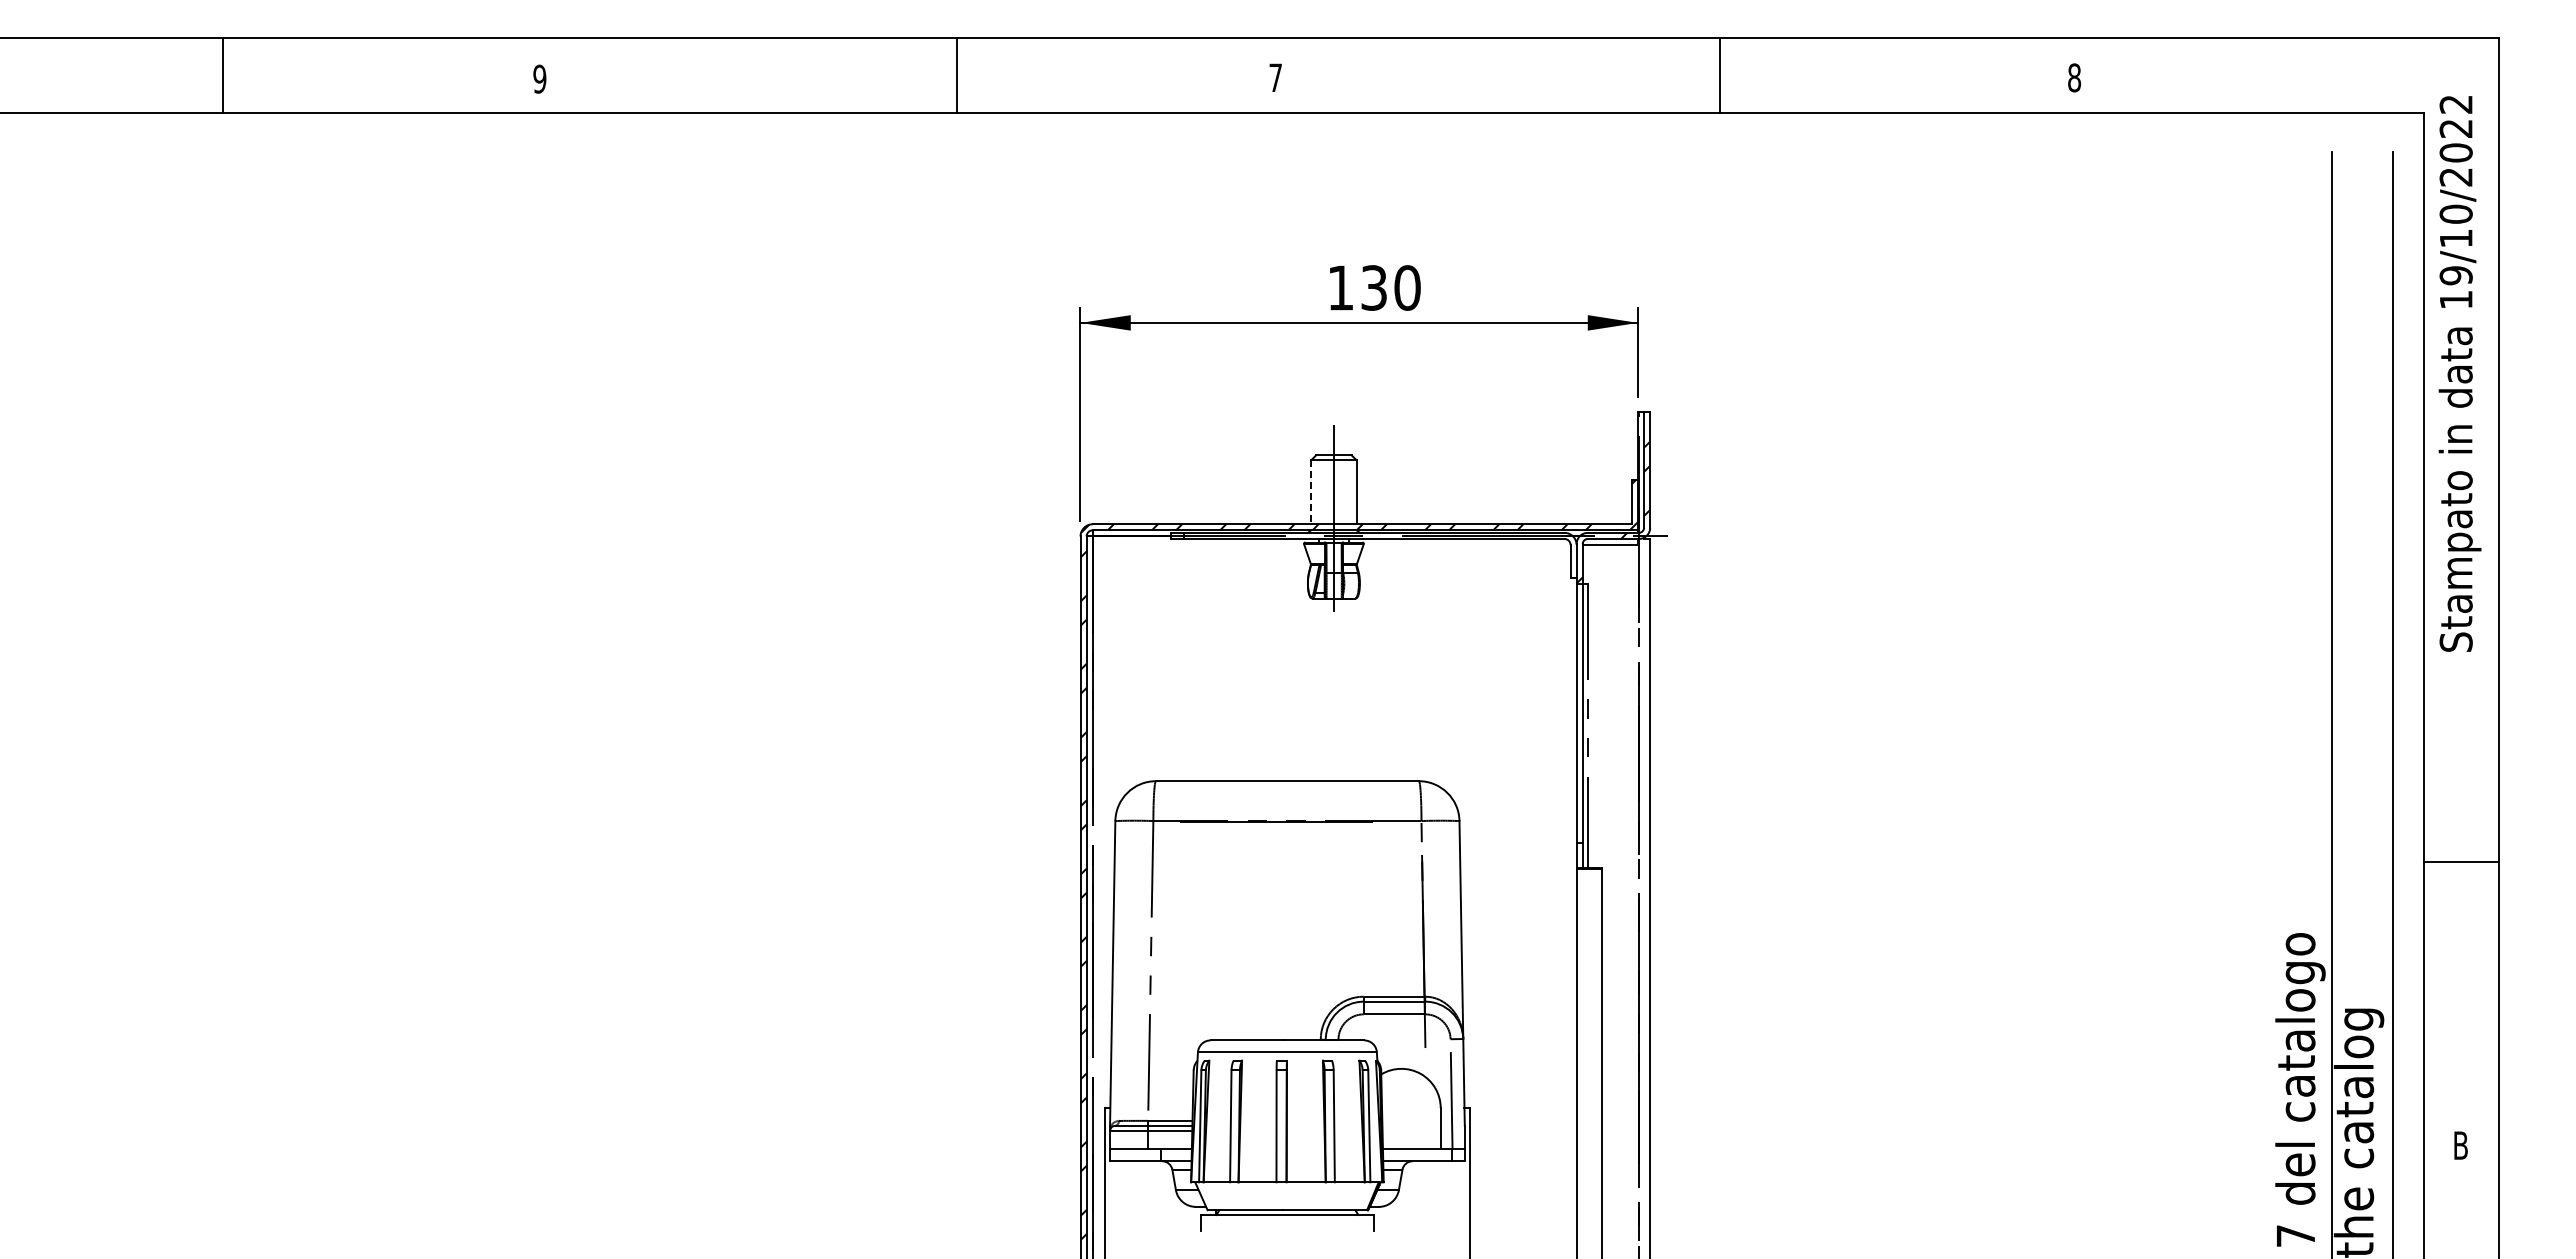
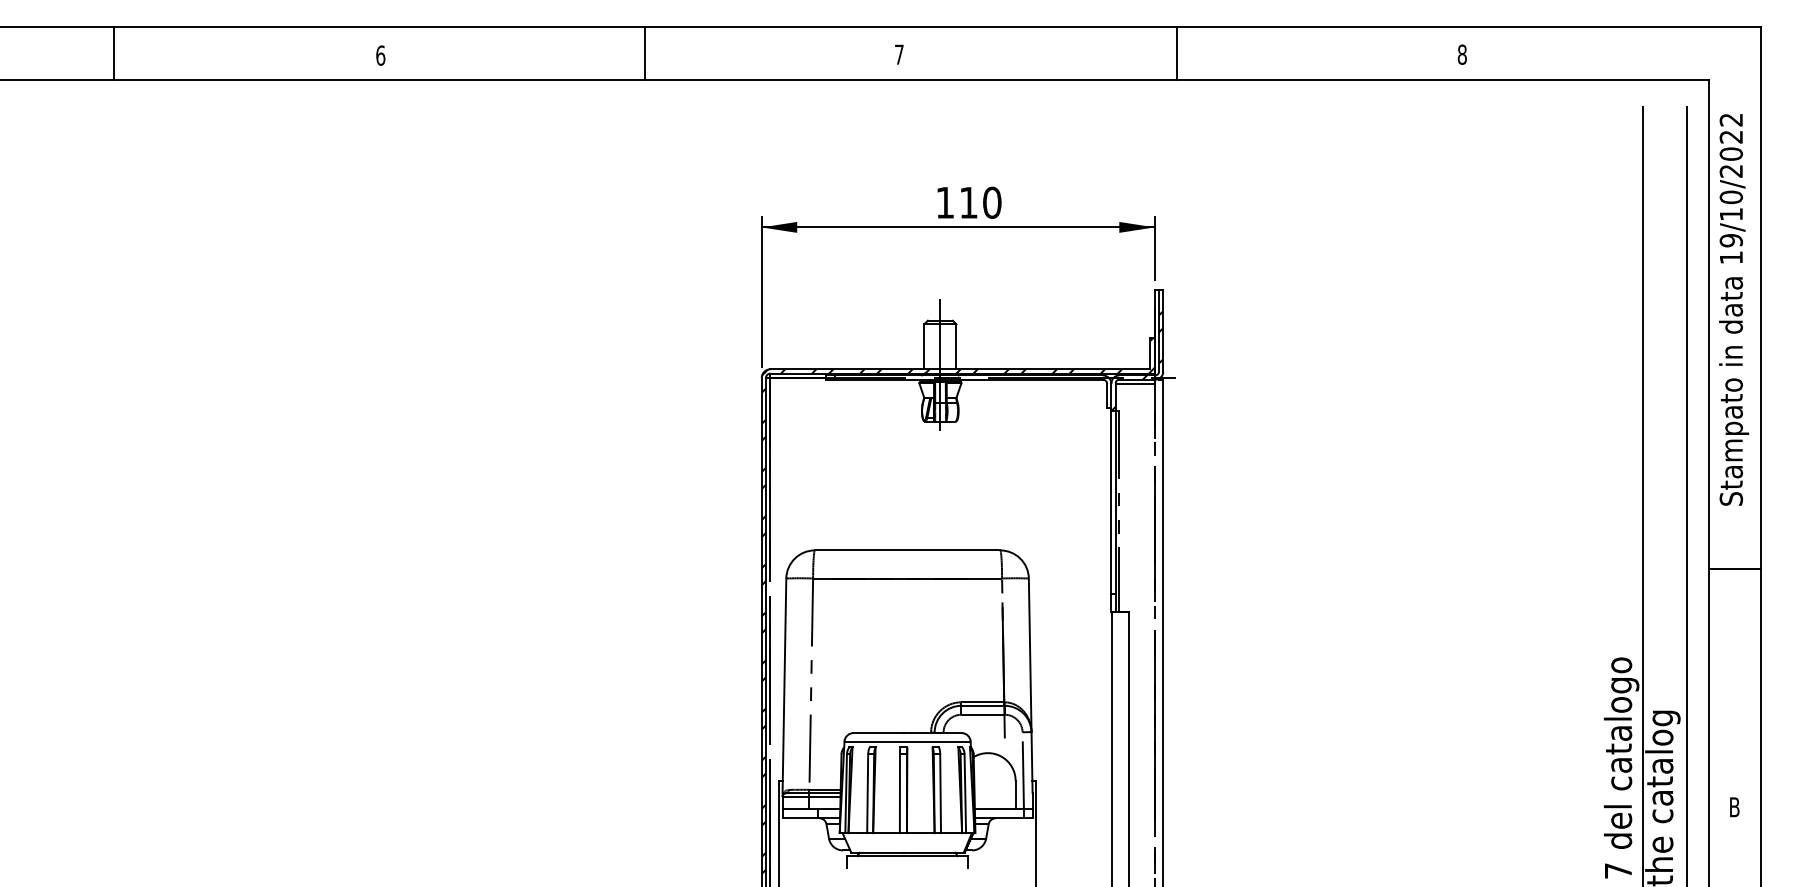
line: (222, 75) -> (113, 53), moved
line: (956, 75) -> (644, 53), moved
line: (1720, 75) -> (1176, 53), moved
text: (539, 78) -> (380, 55), 9 -> 6
text: (1373, 287) -> (968, 202), 130 -> 110
text: (2459, 373) -> (1733, 309), moved
line: (1311, 492) -> (924, 346), dashed -> solid
line: (2460, 862) -> (1734, 569), moved

